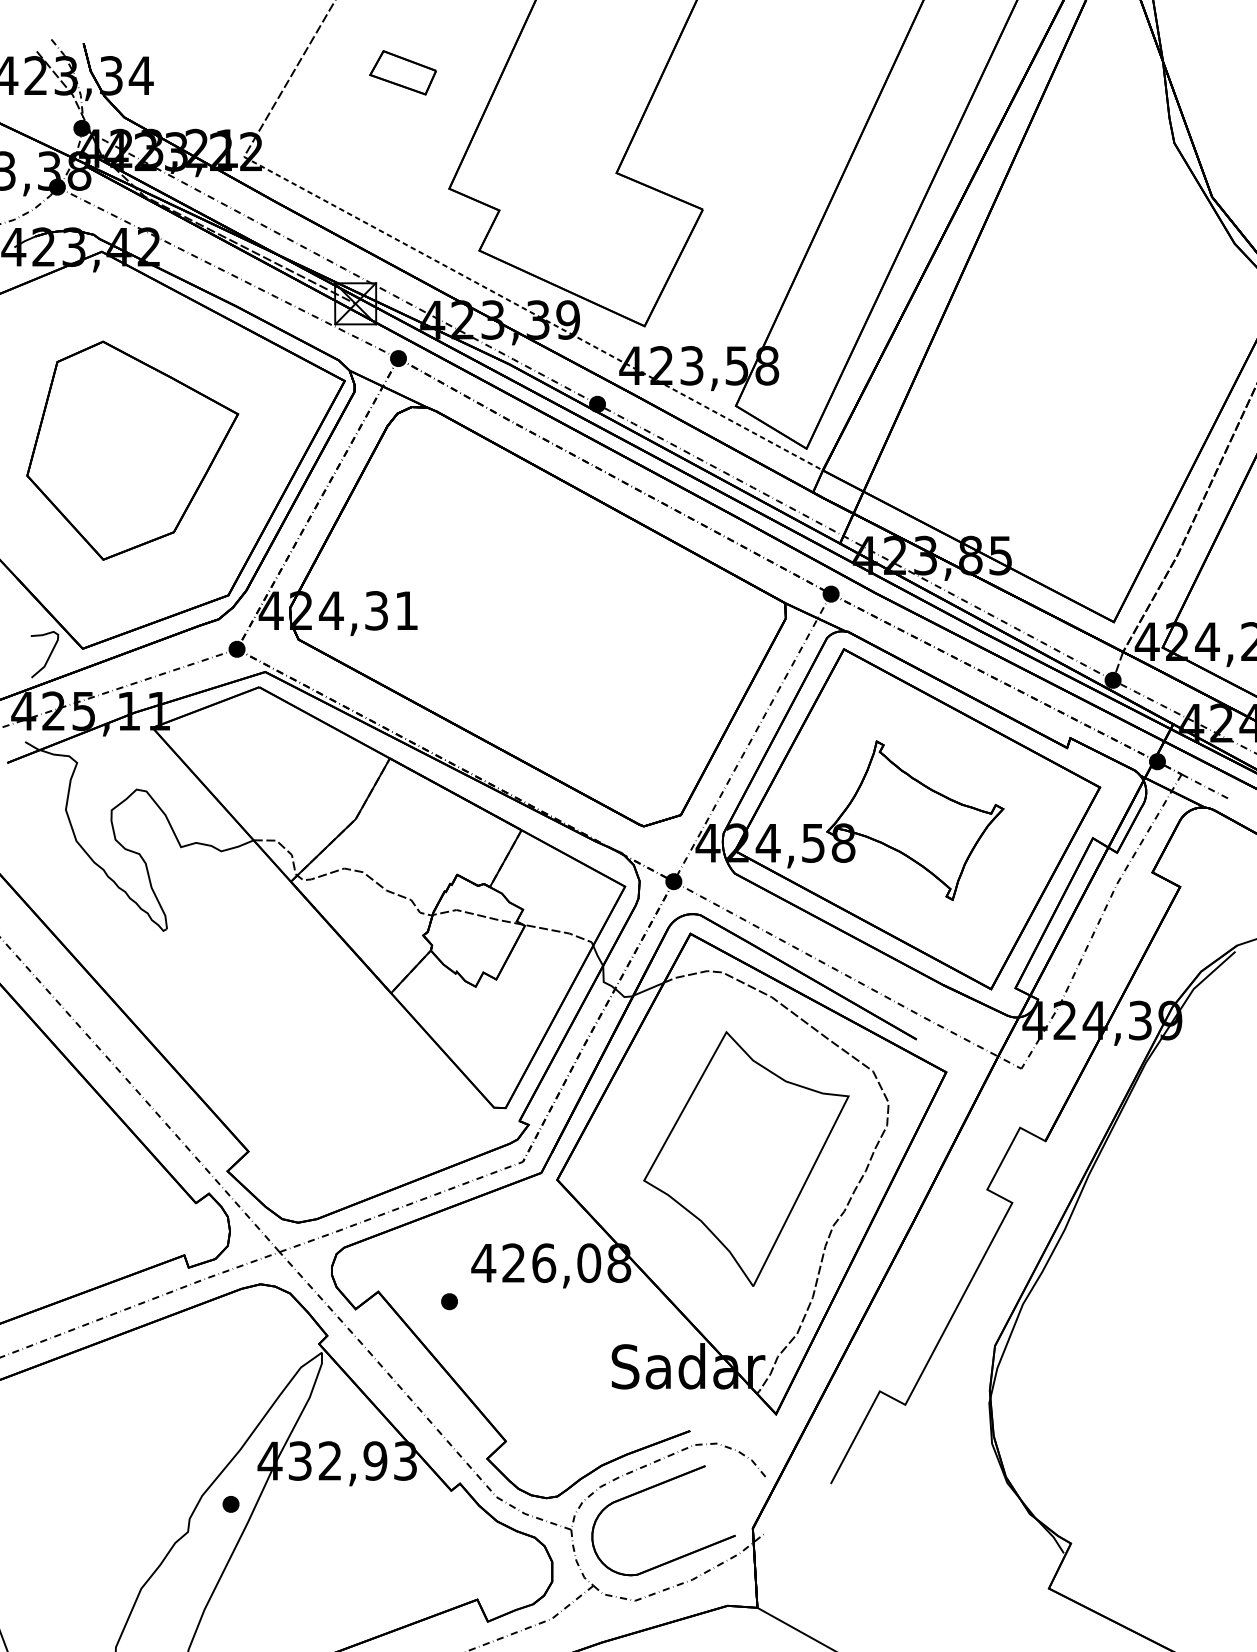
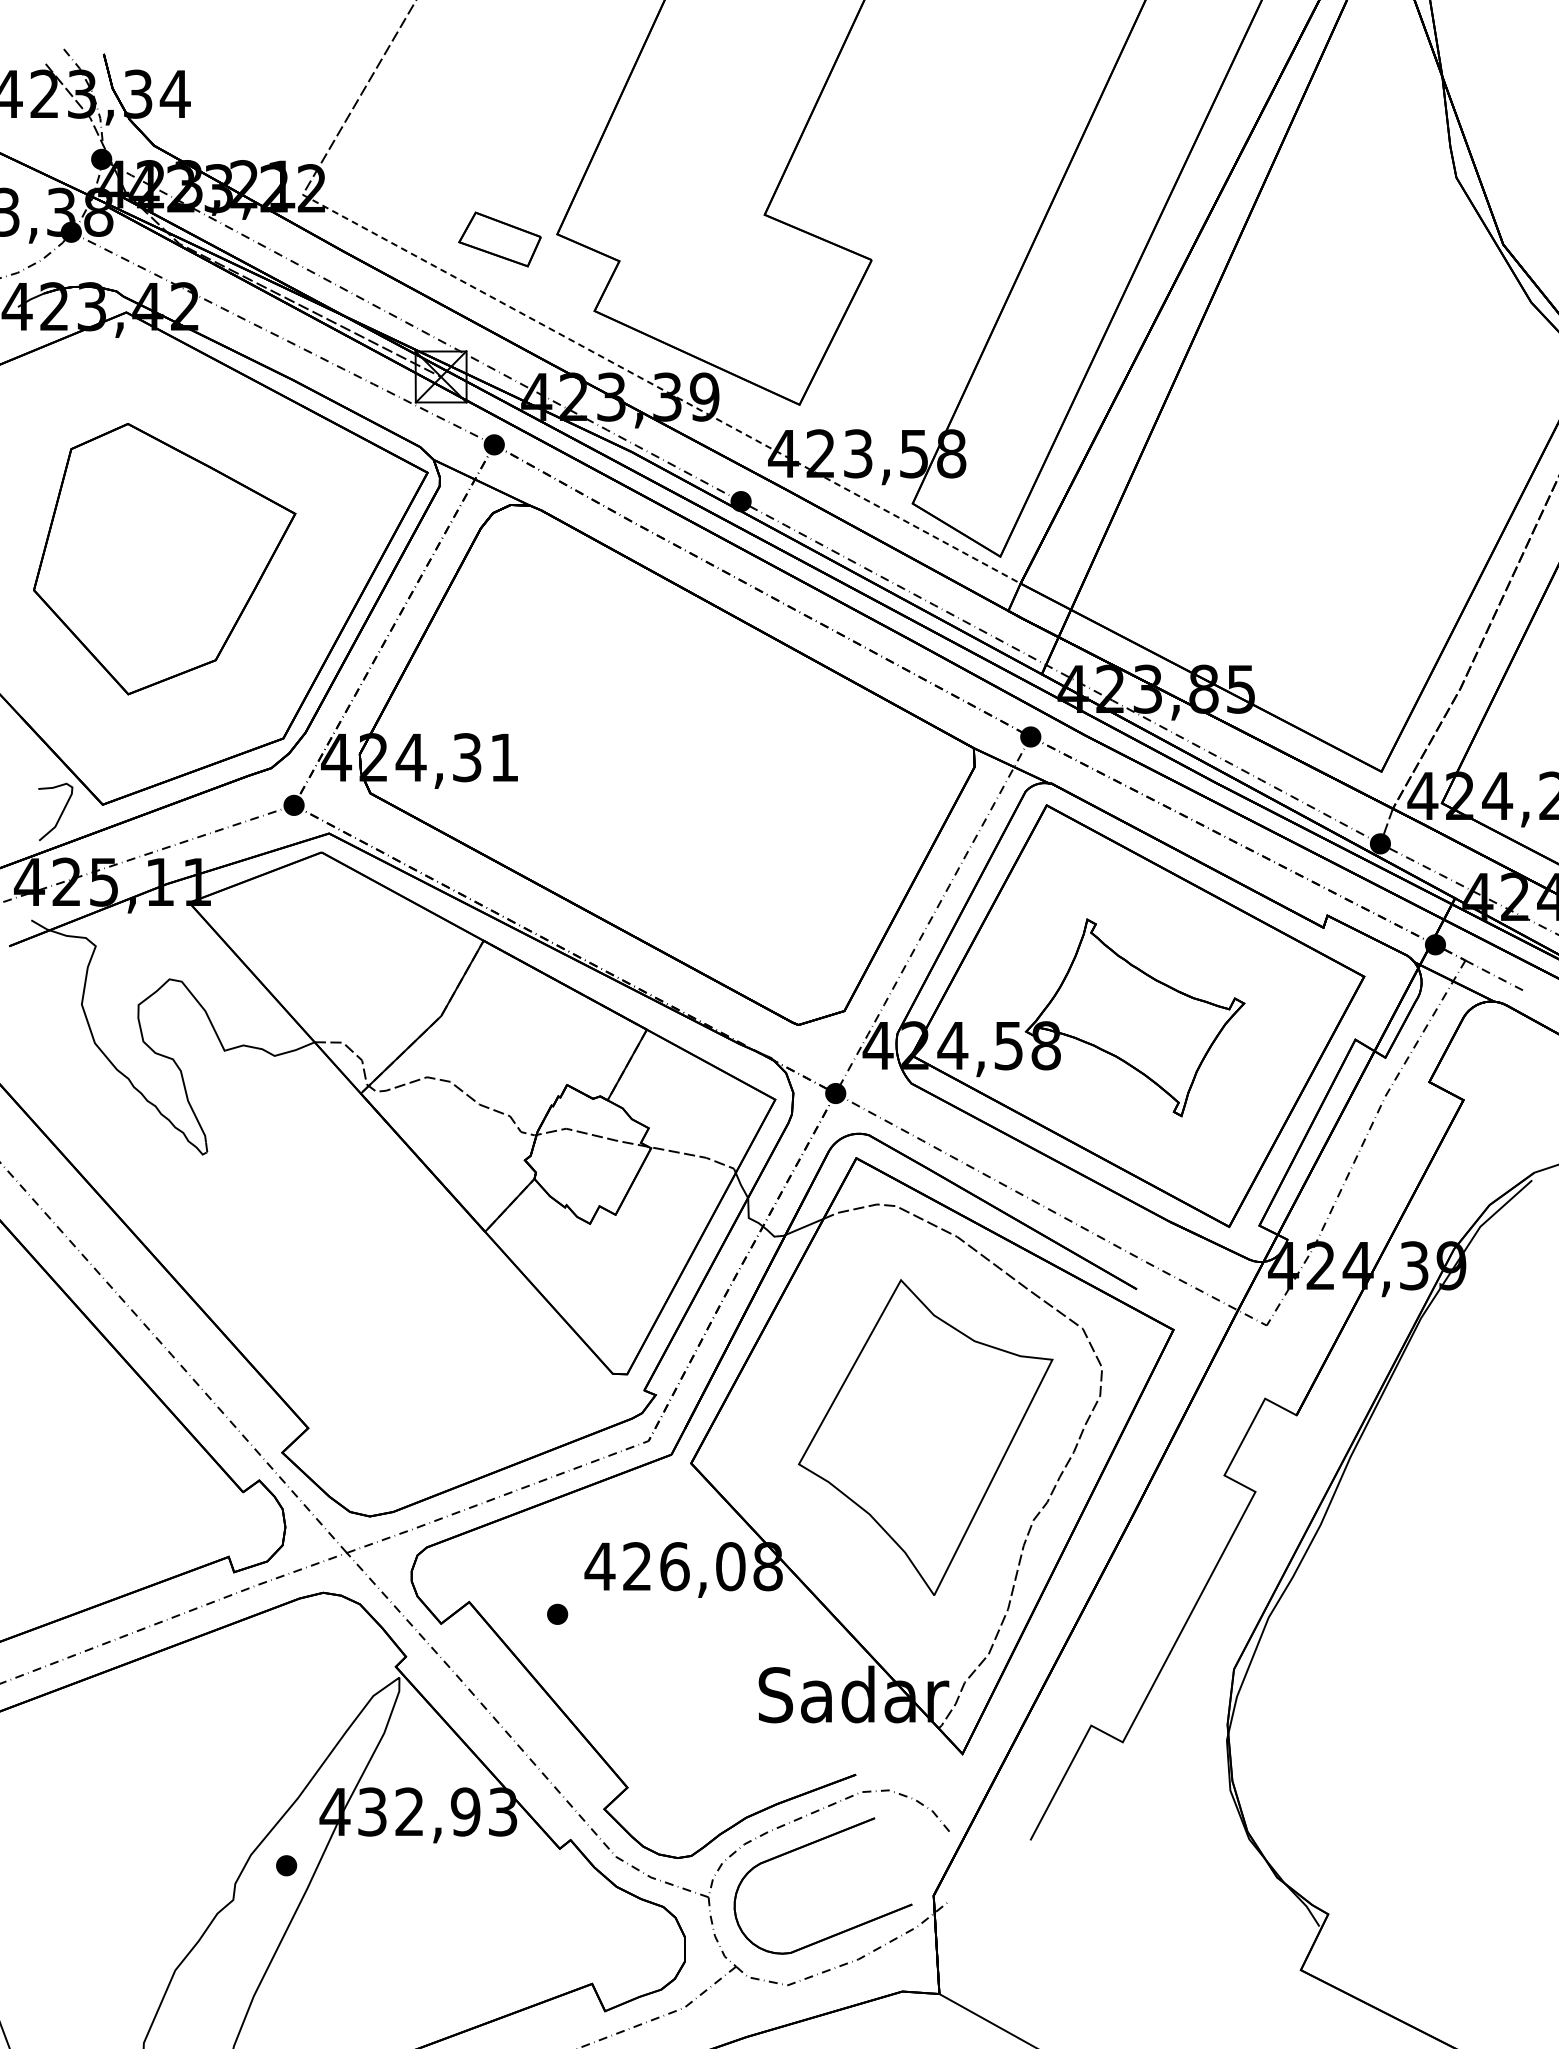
part: (402, 72) -> (499, 239), moved

